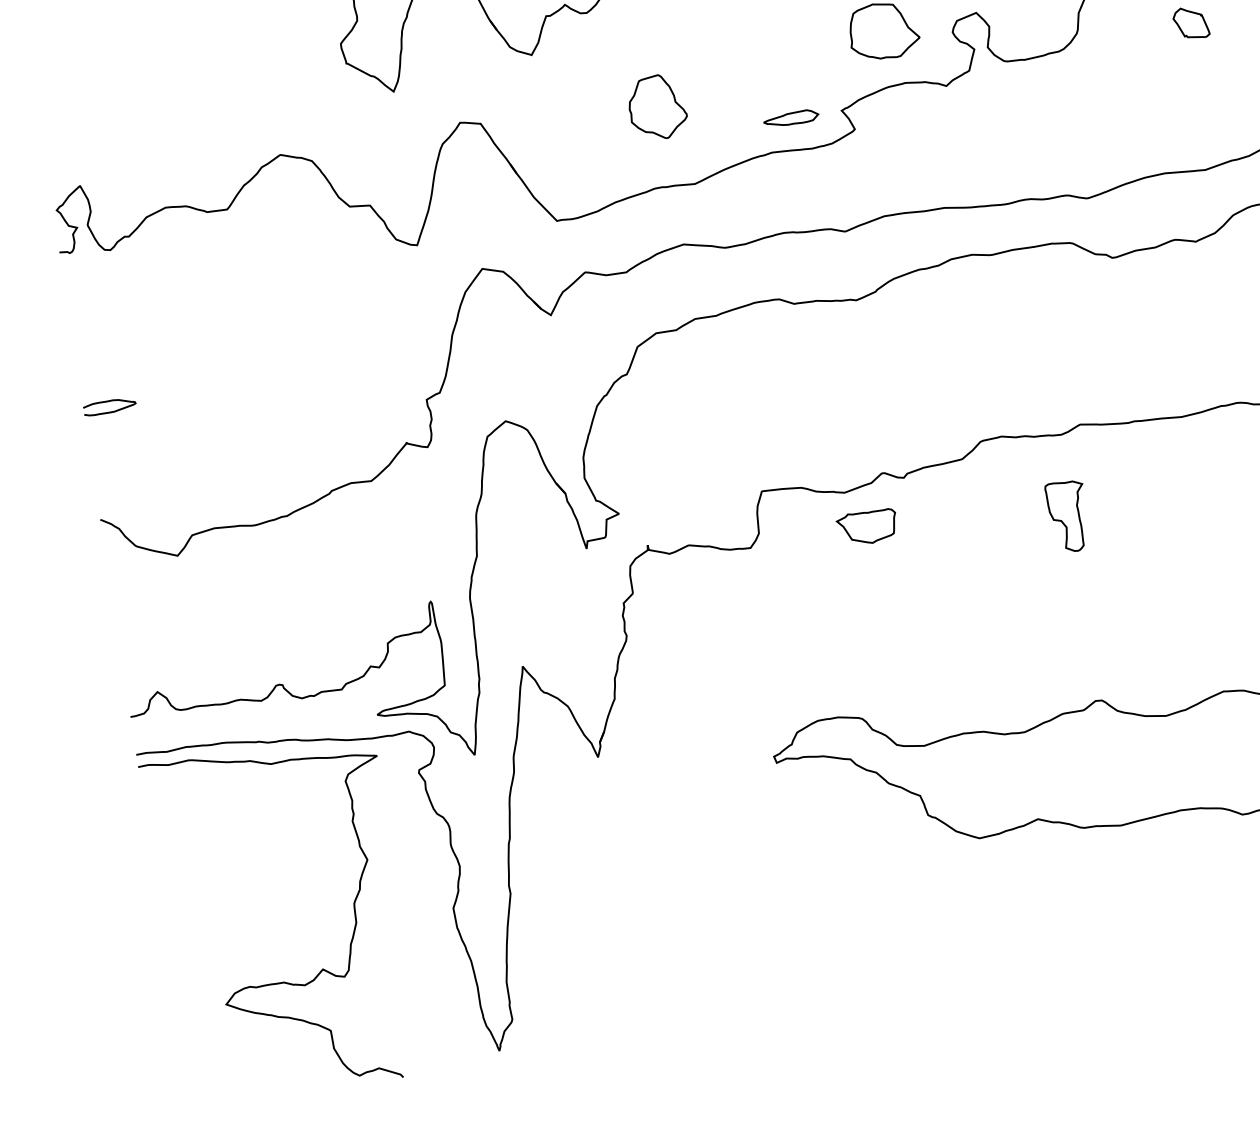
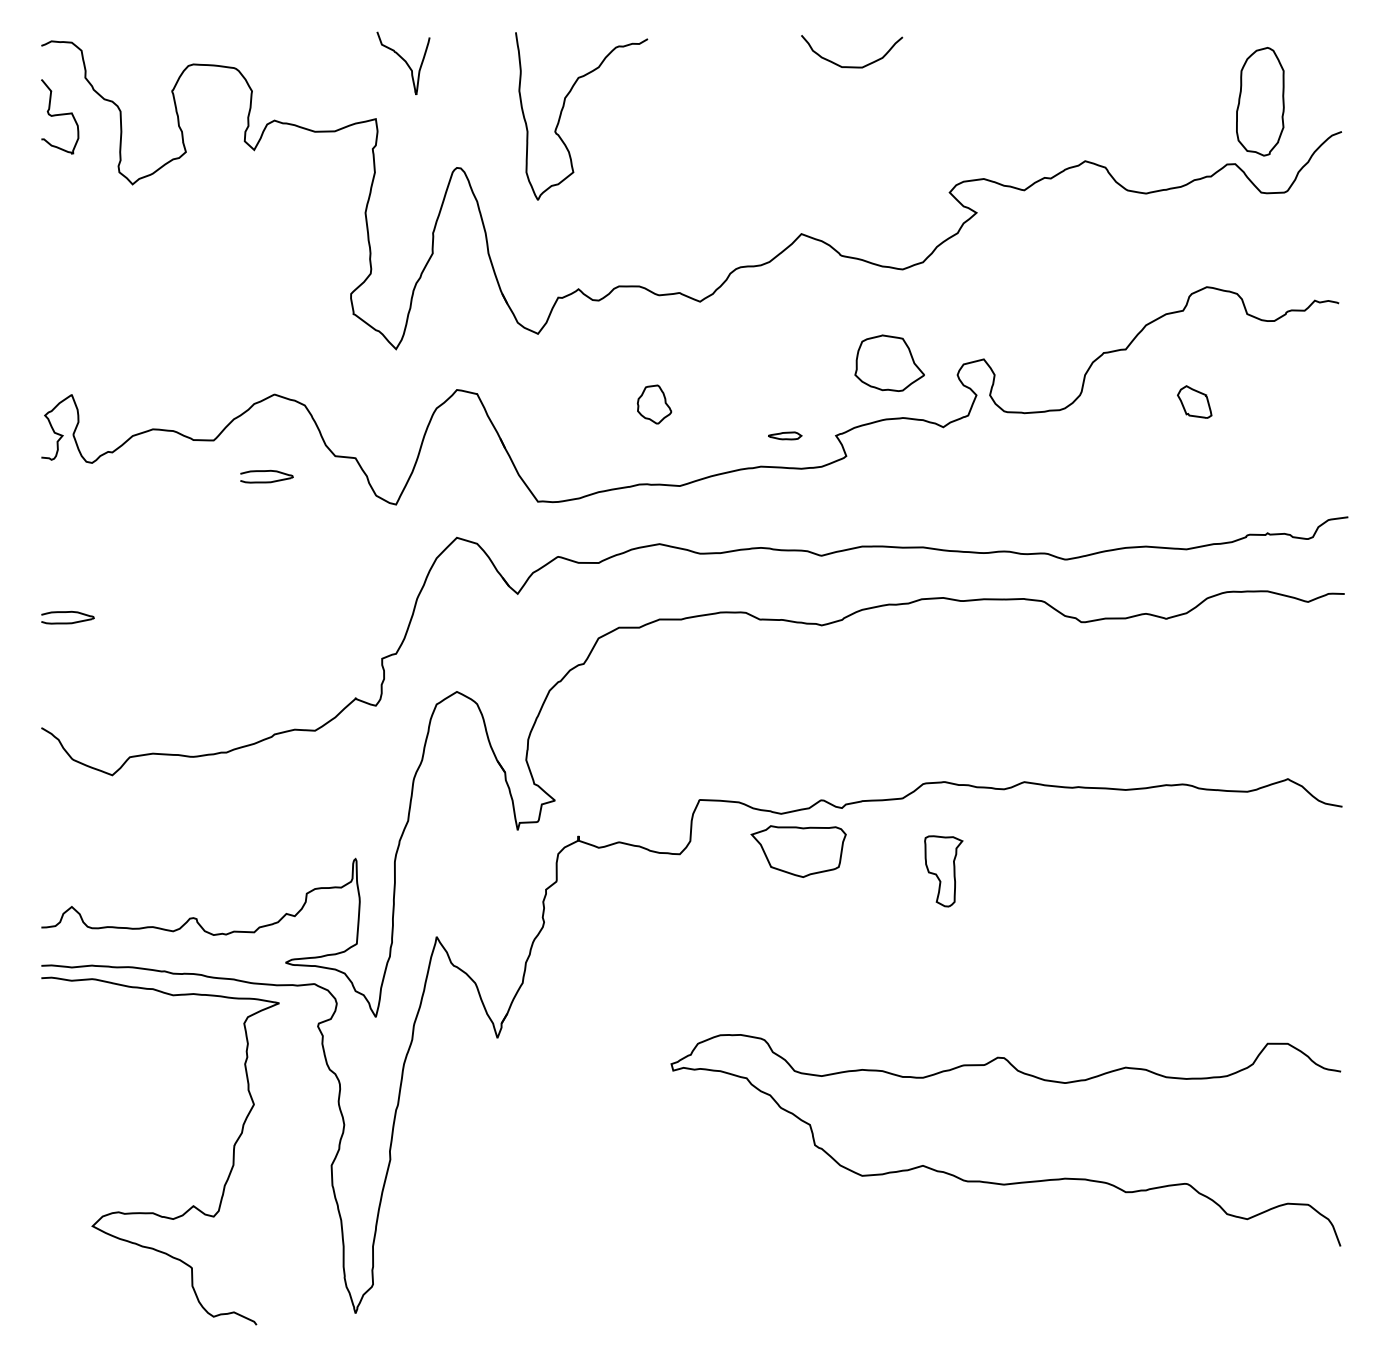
part: (657, 107) -> (654, 404), size x0.6
part: (790, 118) -> (784, 435), size x0.6
part: (284, 237) -> (266, 476), added
part: (1068, 516) -> (943, 871), moved
part: (867, 527) -> (798, 851), size x1.6

